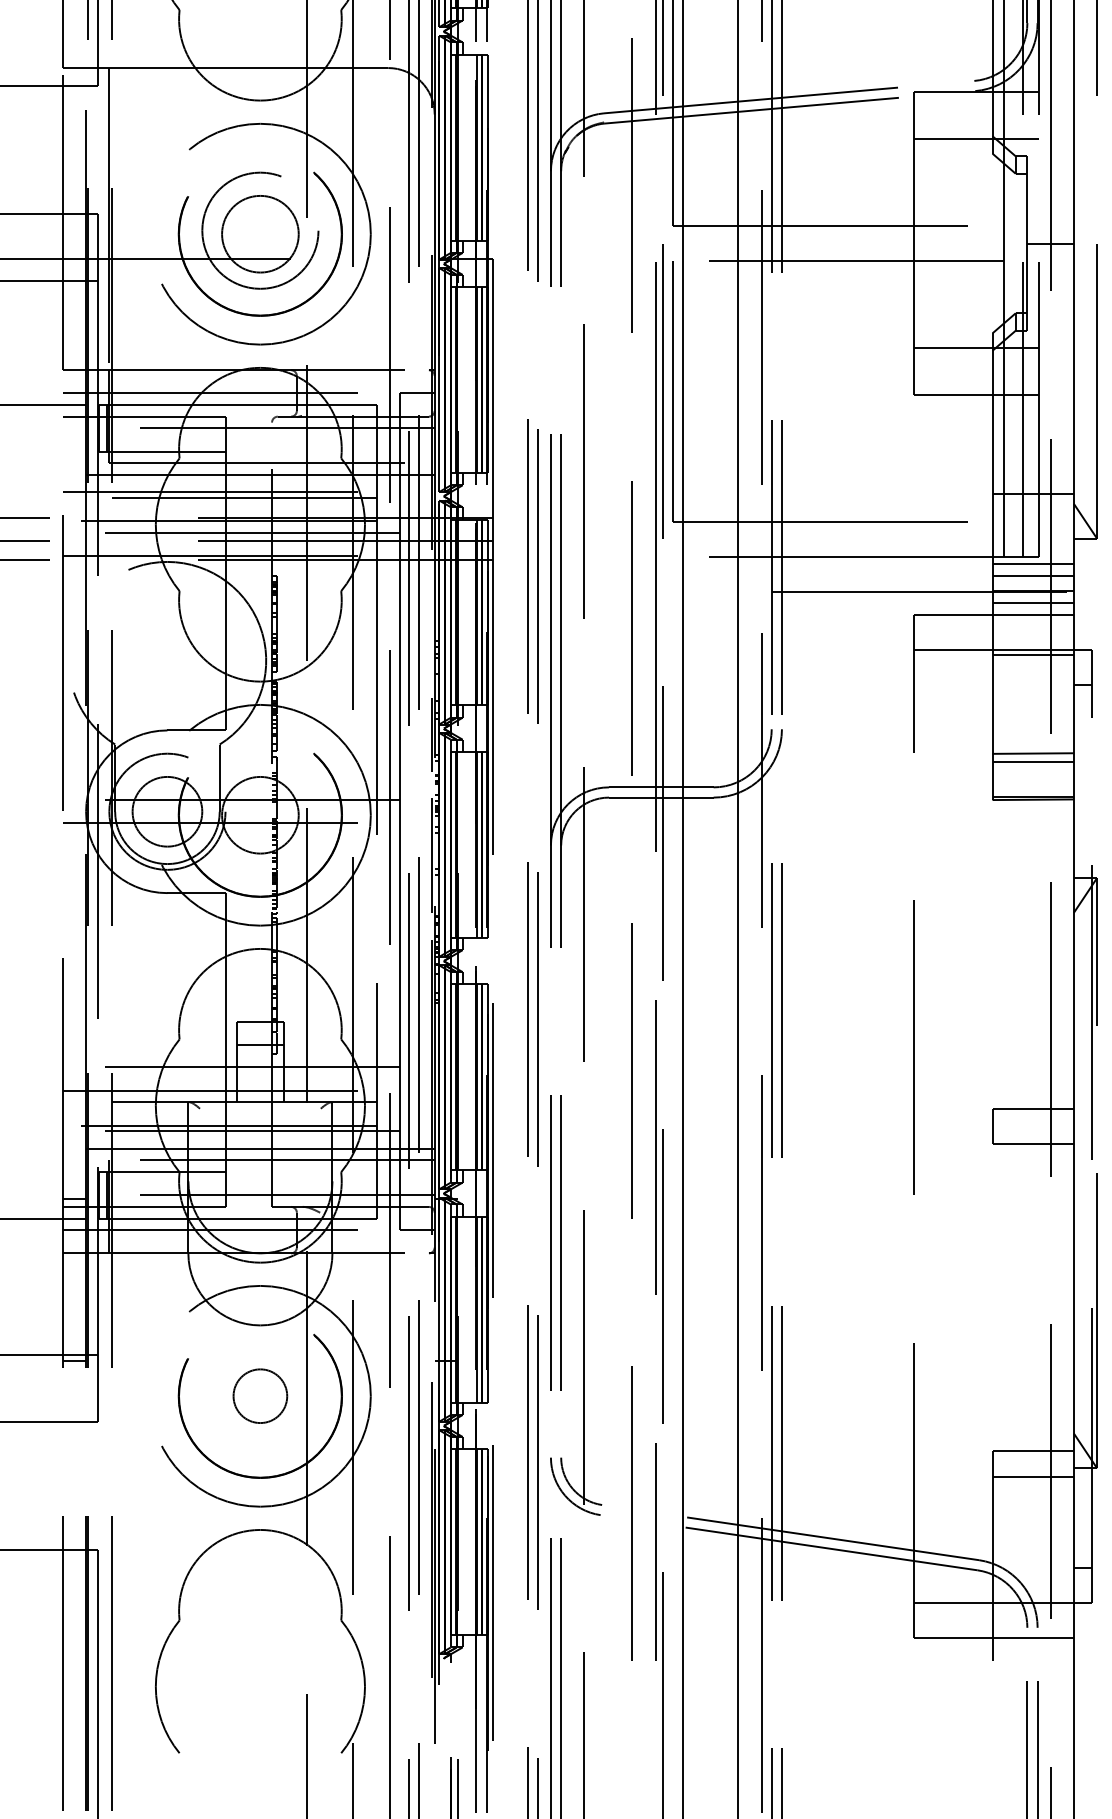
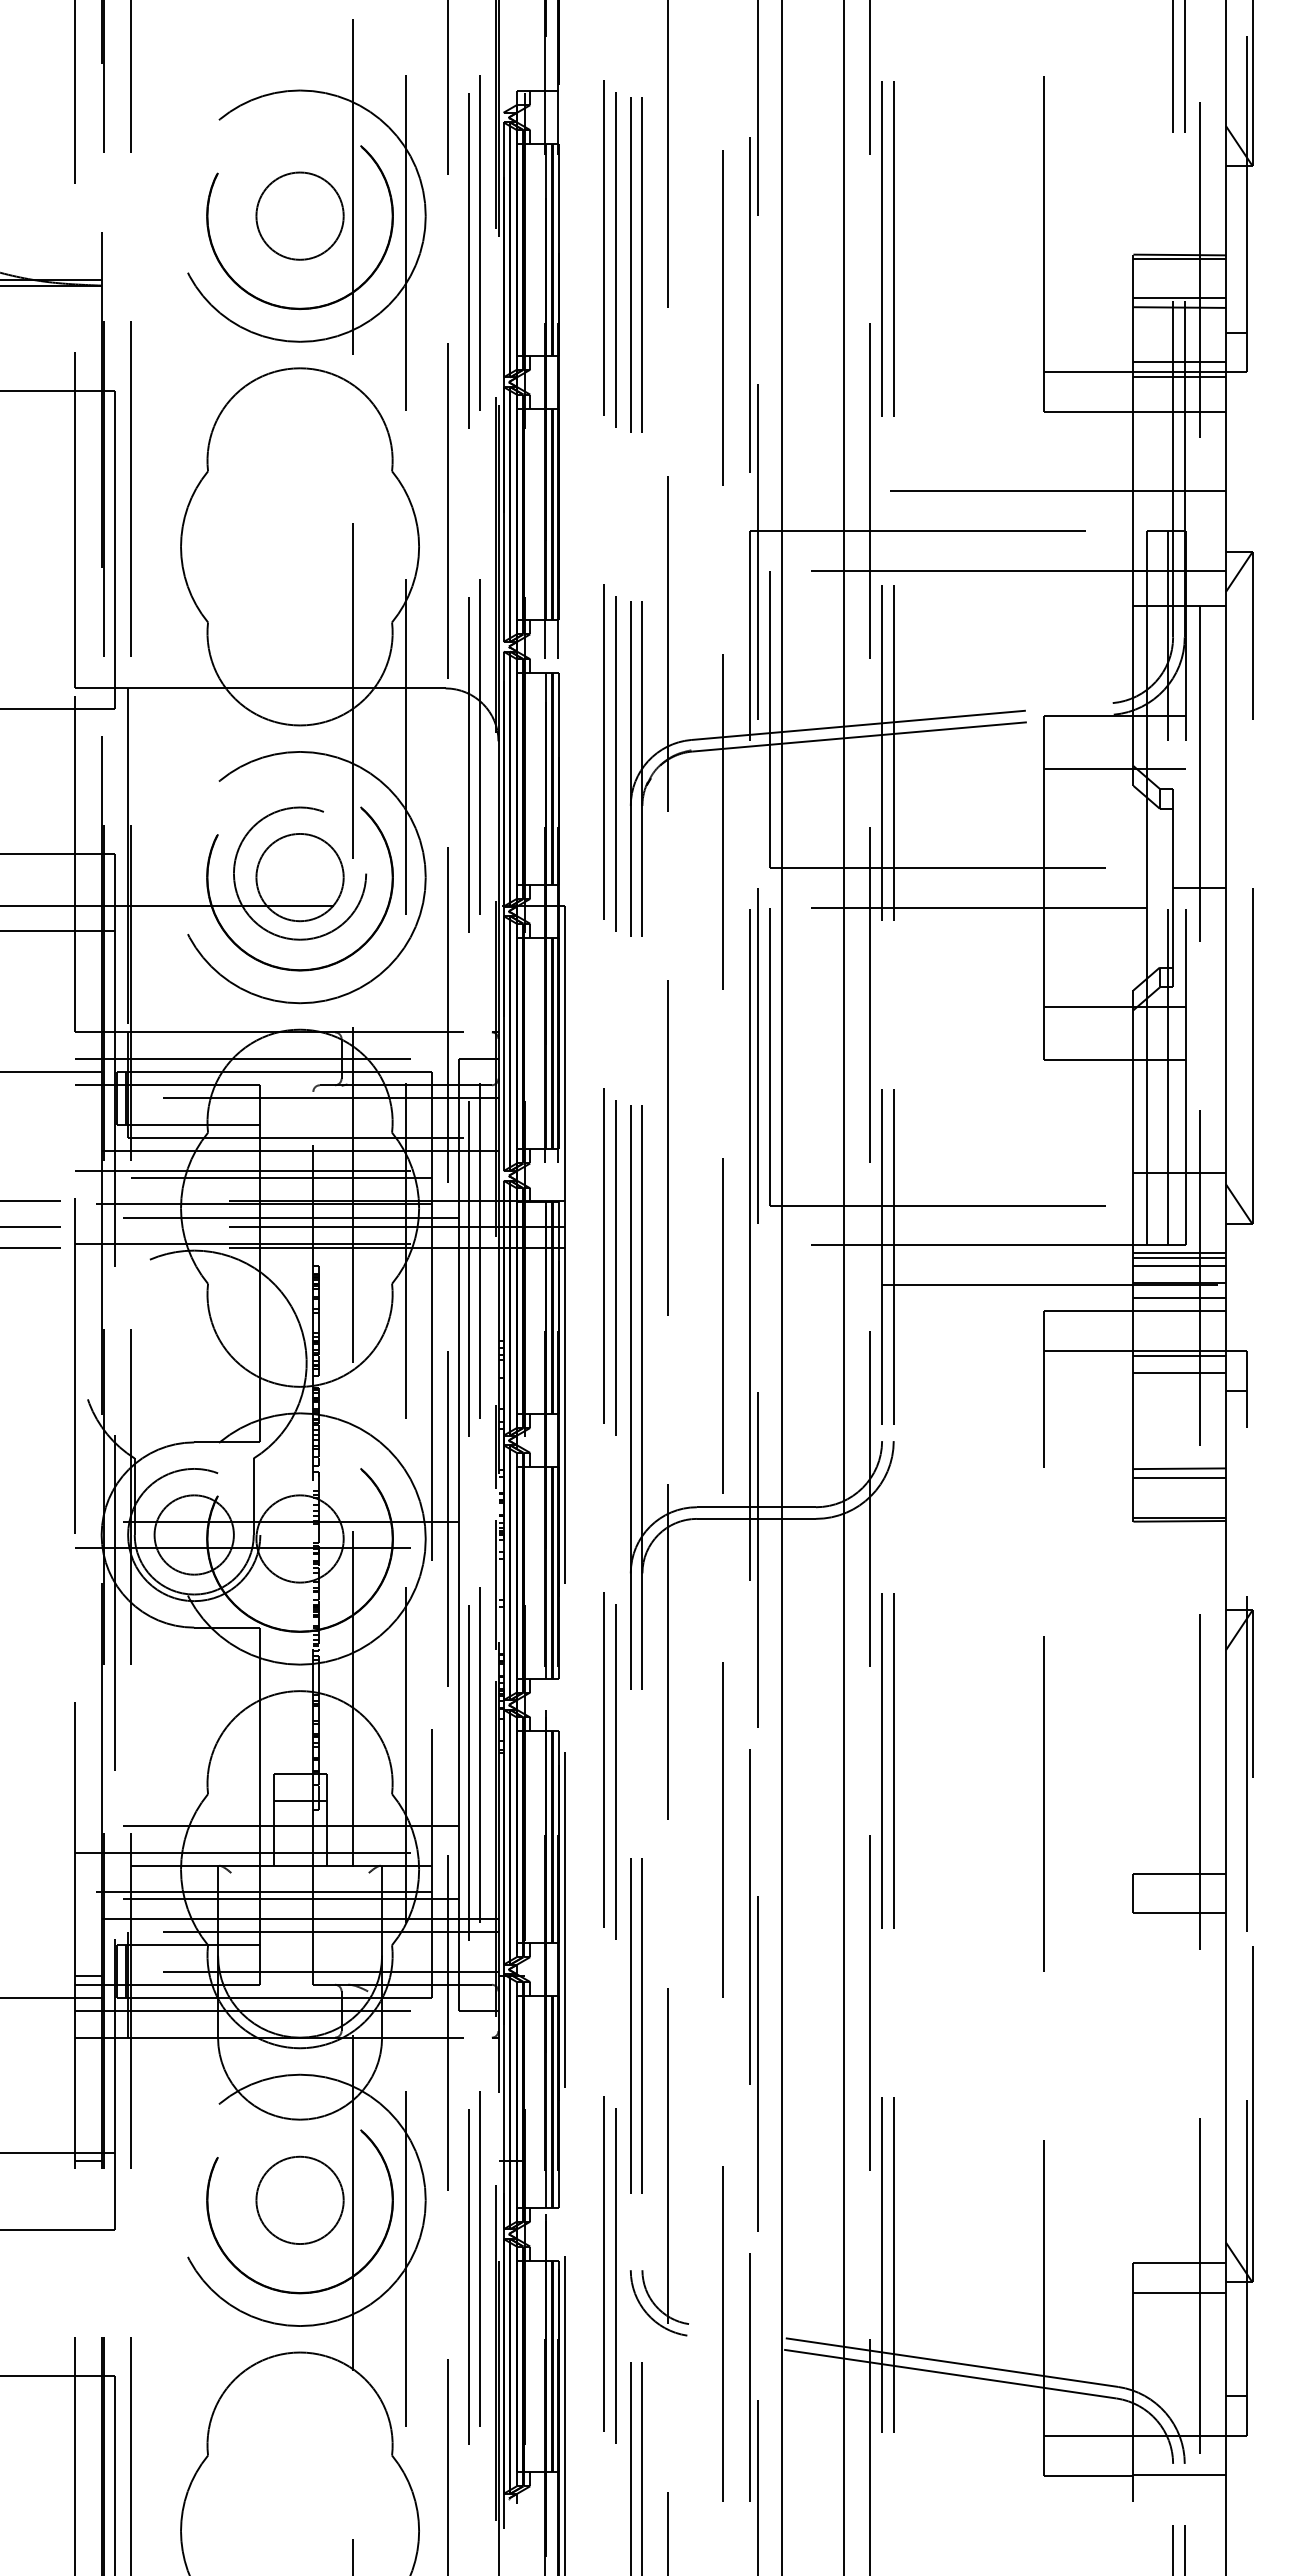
line: (1032, 568) -> (1179, 1258), added
line: (1032, 669) -> (1179, 1373), added
circle: (259, 1395) -> (299, 2199), size x1.43

